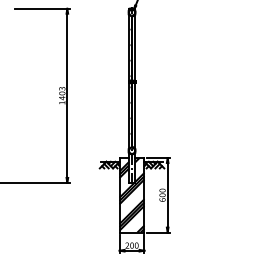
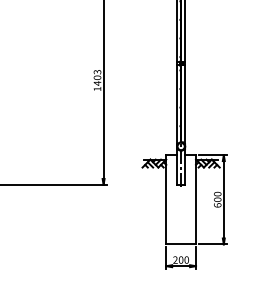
hatch: (131, 195) -> (180, 200), removed

